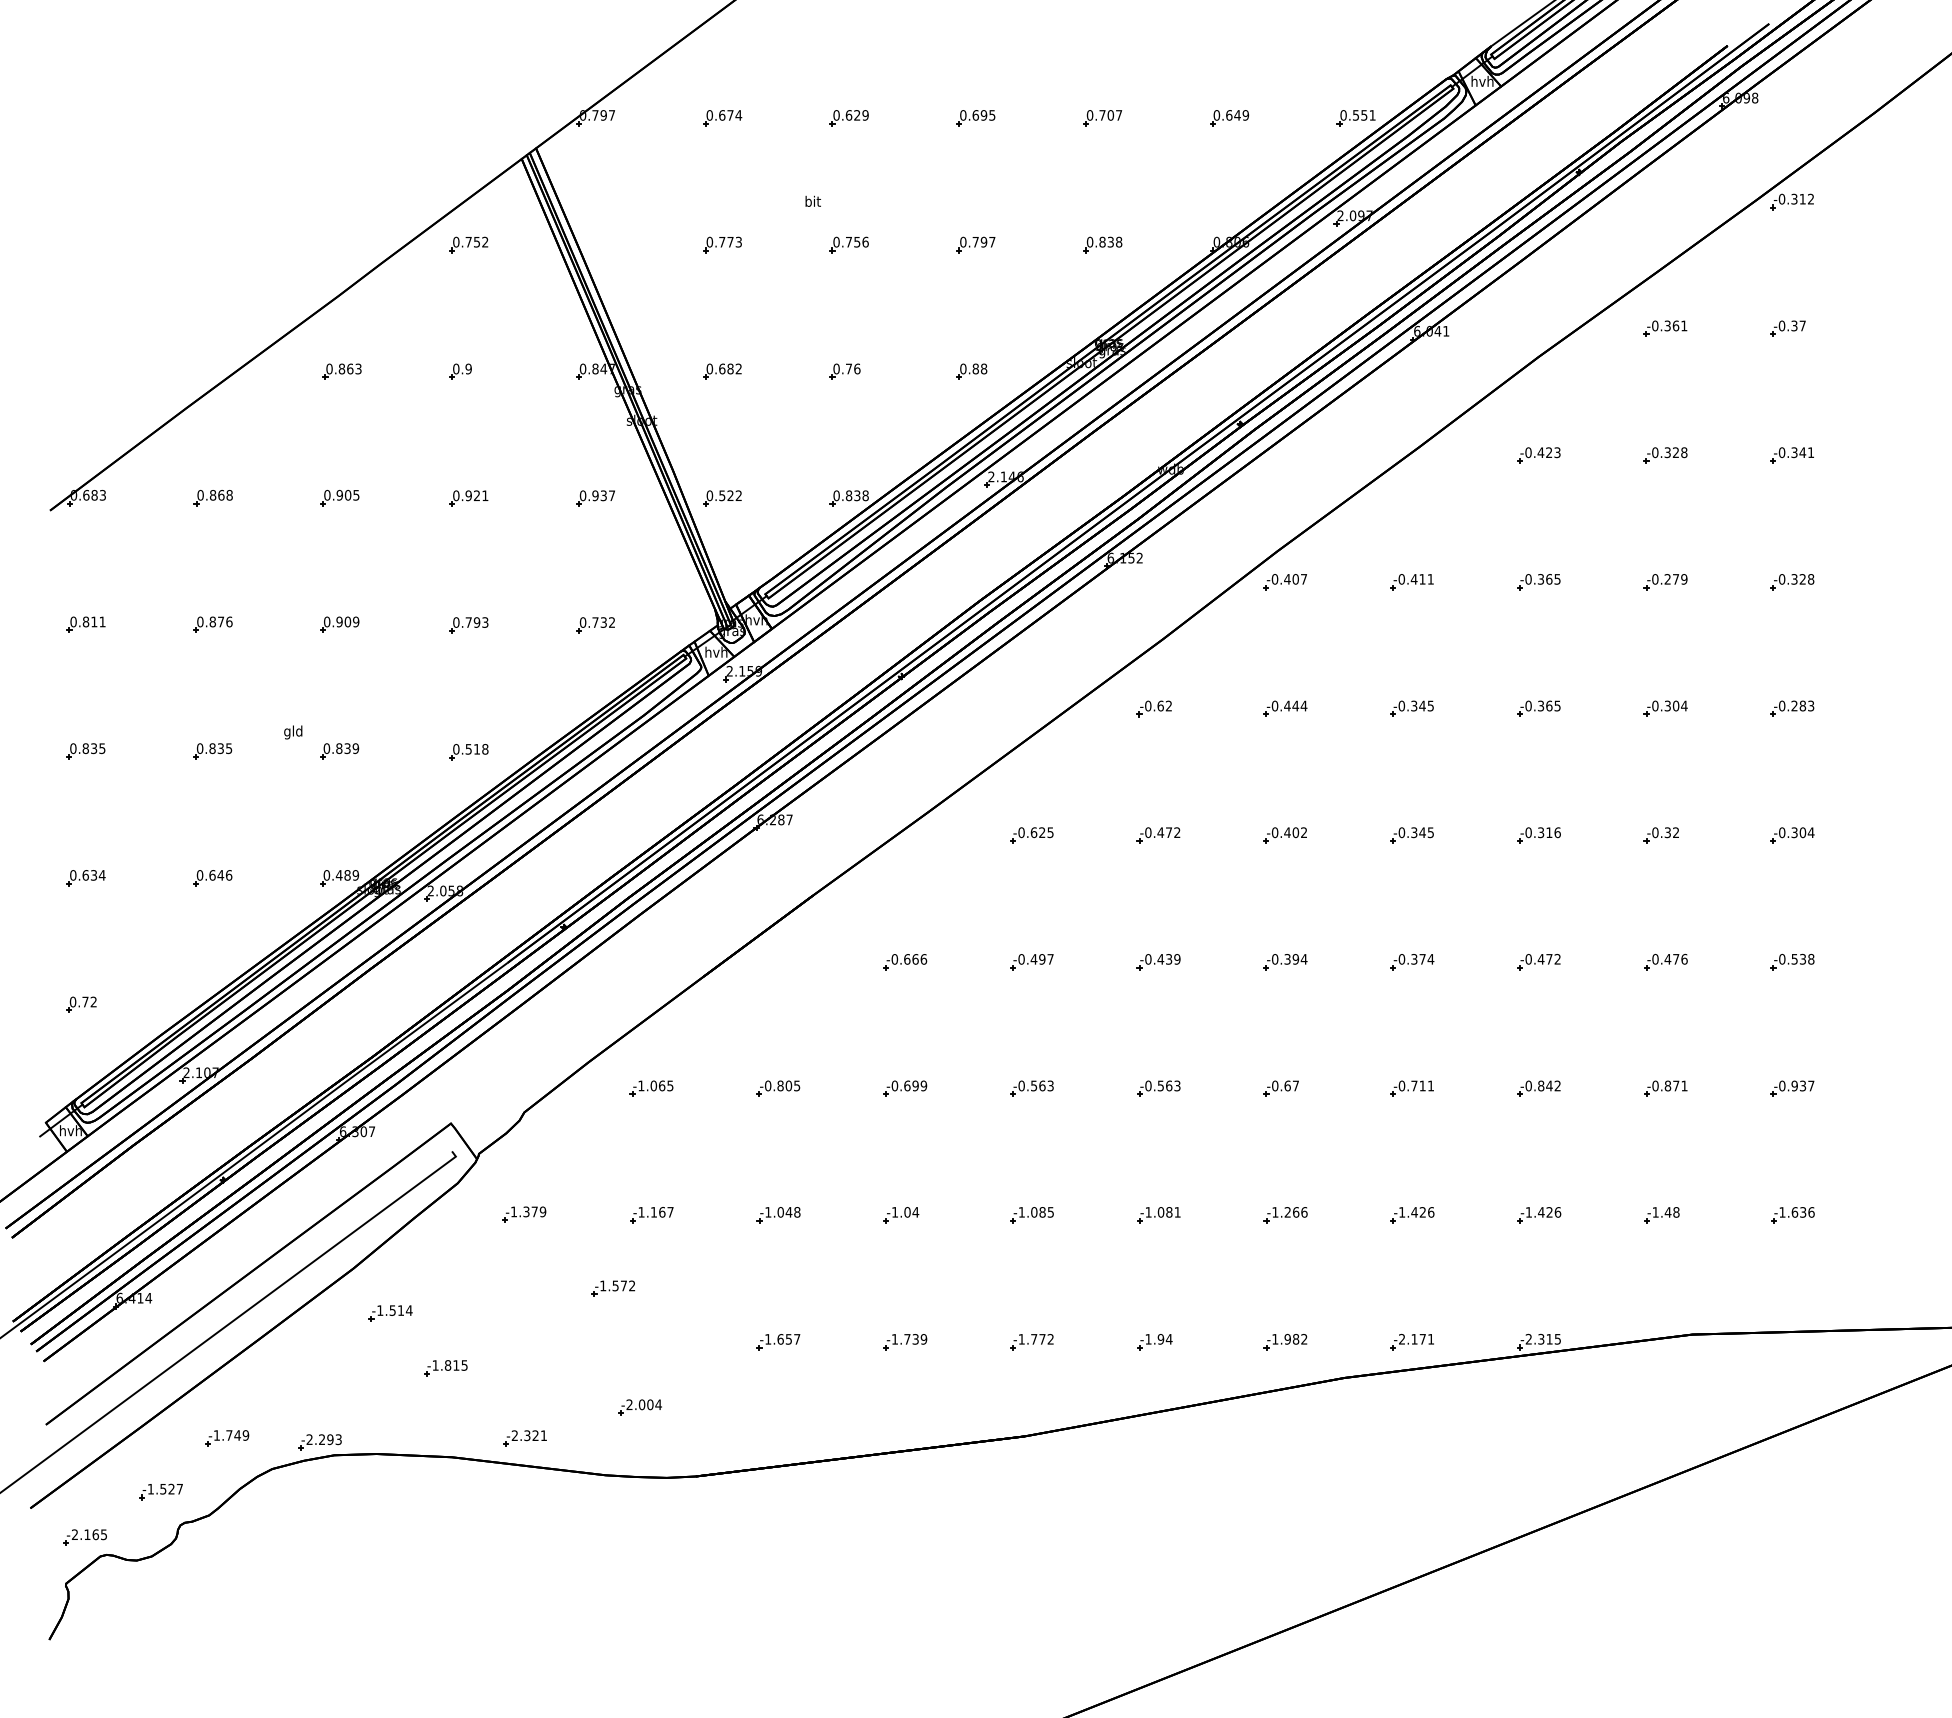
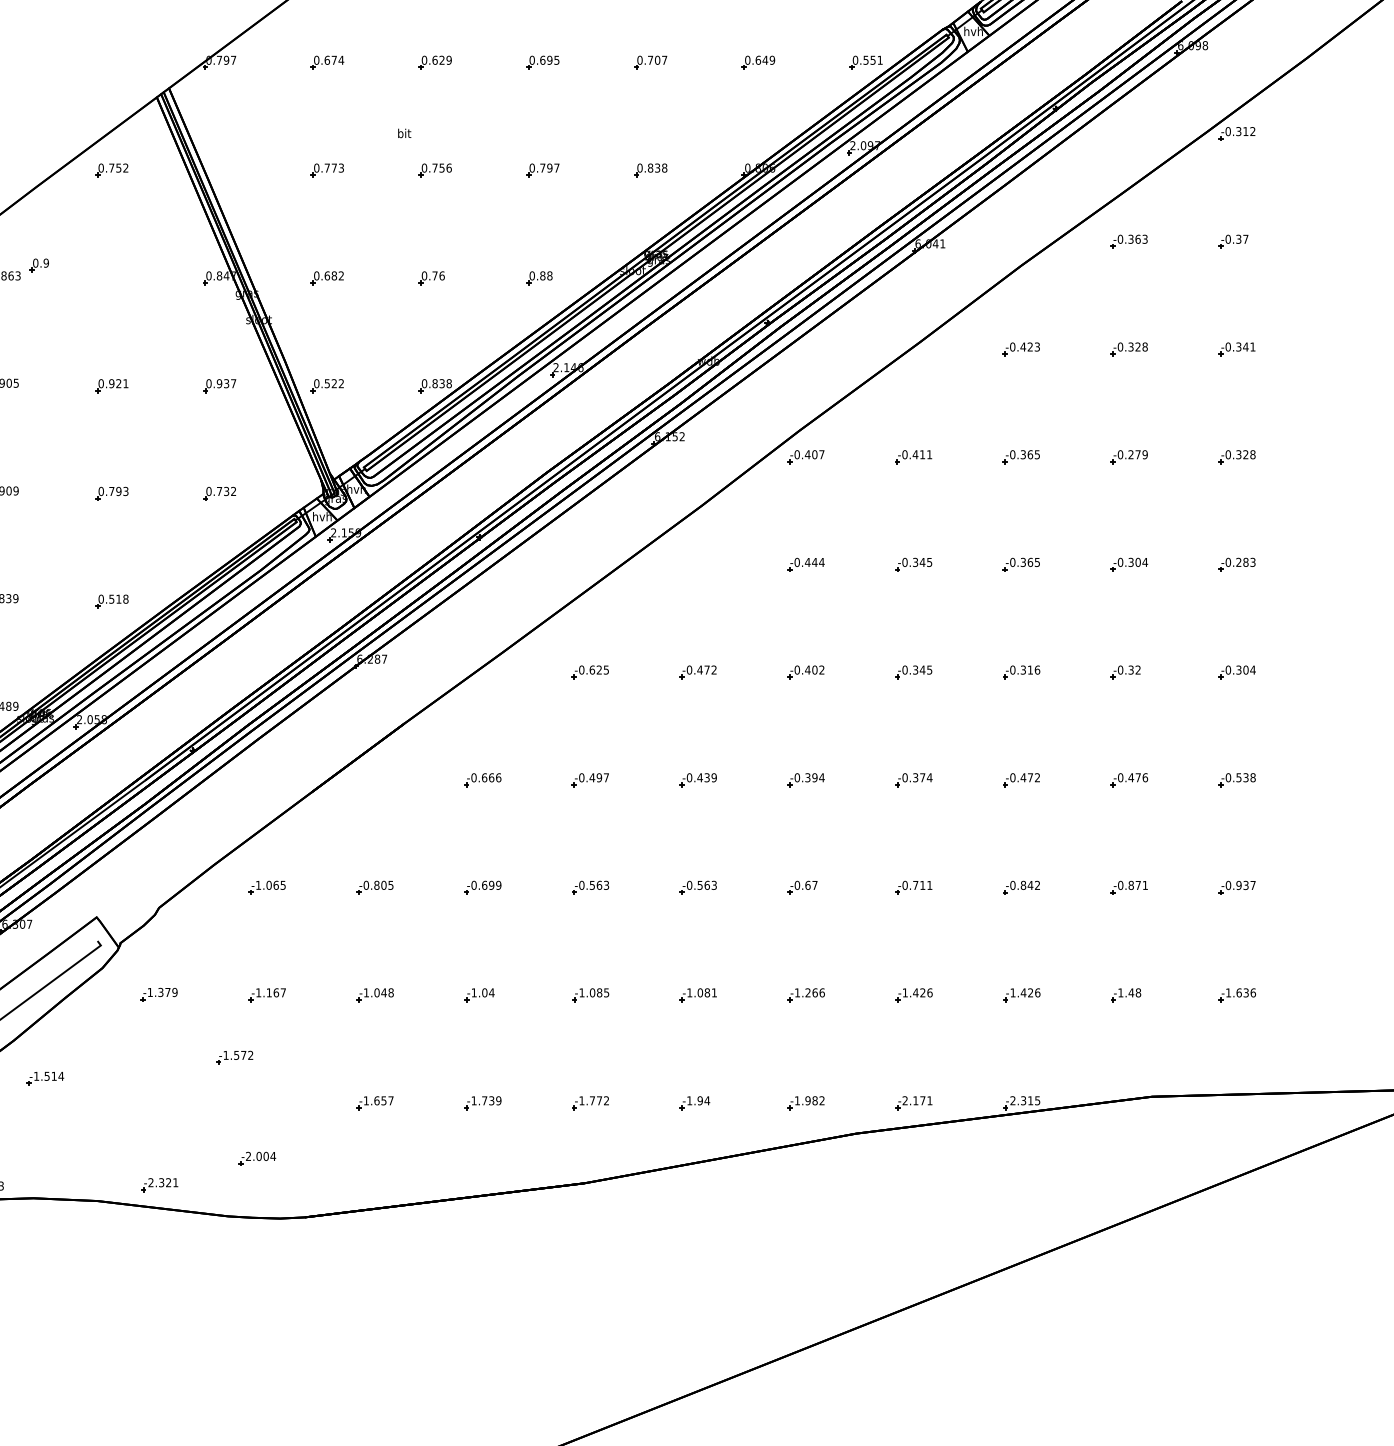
text: (1684, 325) -> (1145, 238), -0.361 -> -0.363
part: (460, 371) -> (39, 265), moved
part: (1153, 708) -> (693, 564), removed
part: (445, 1368) -> (92, 1125), removed

